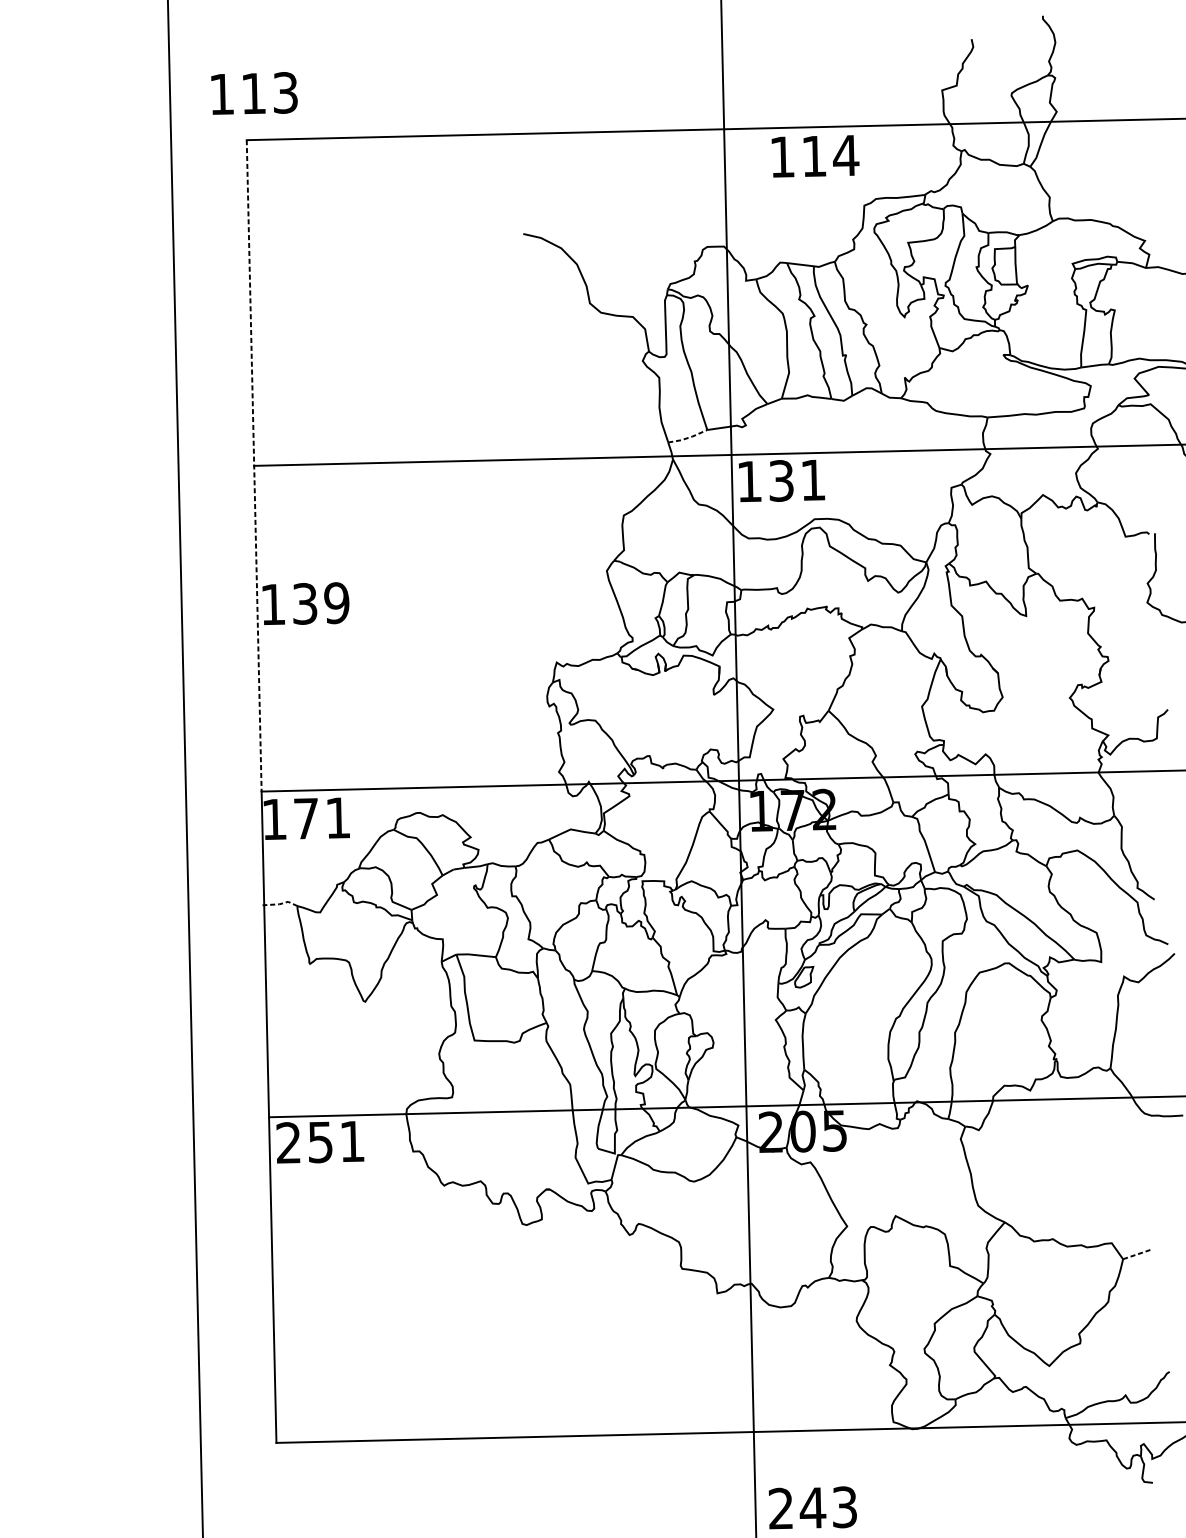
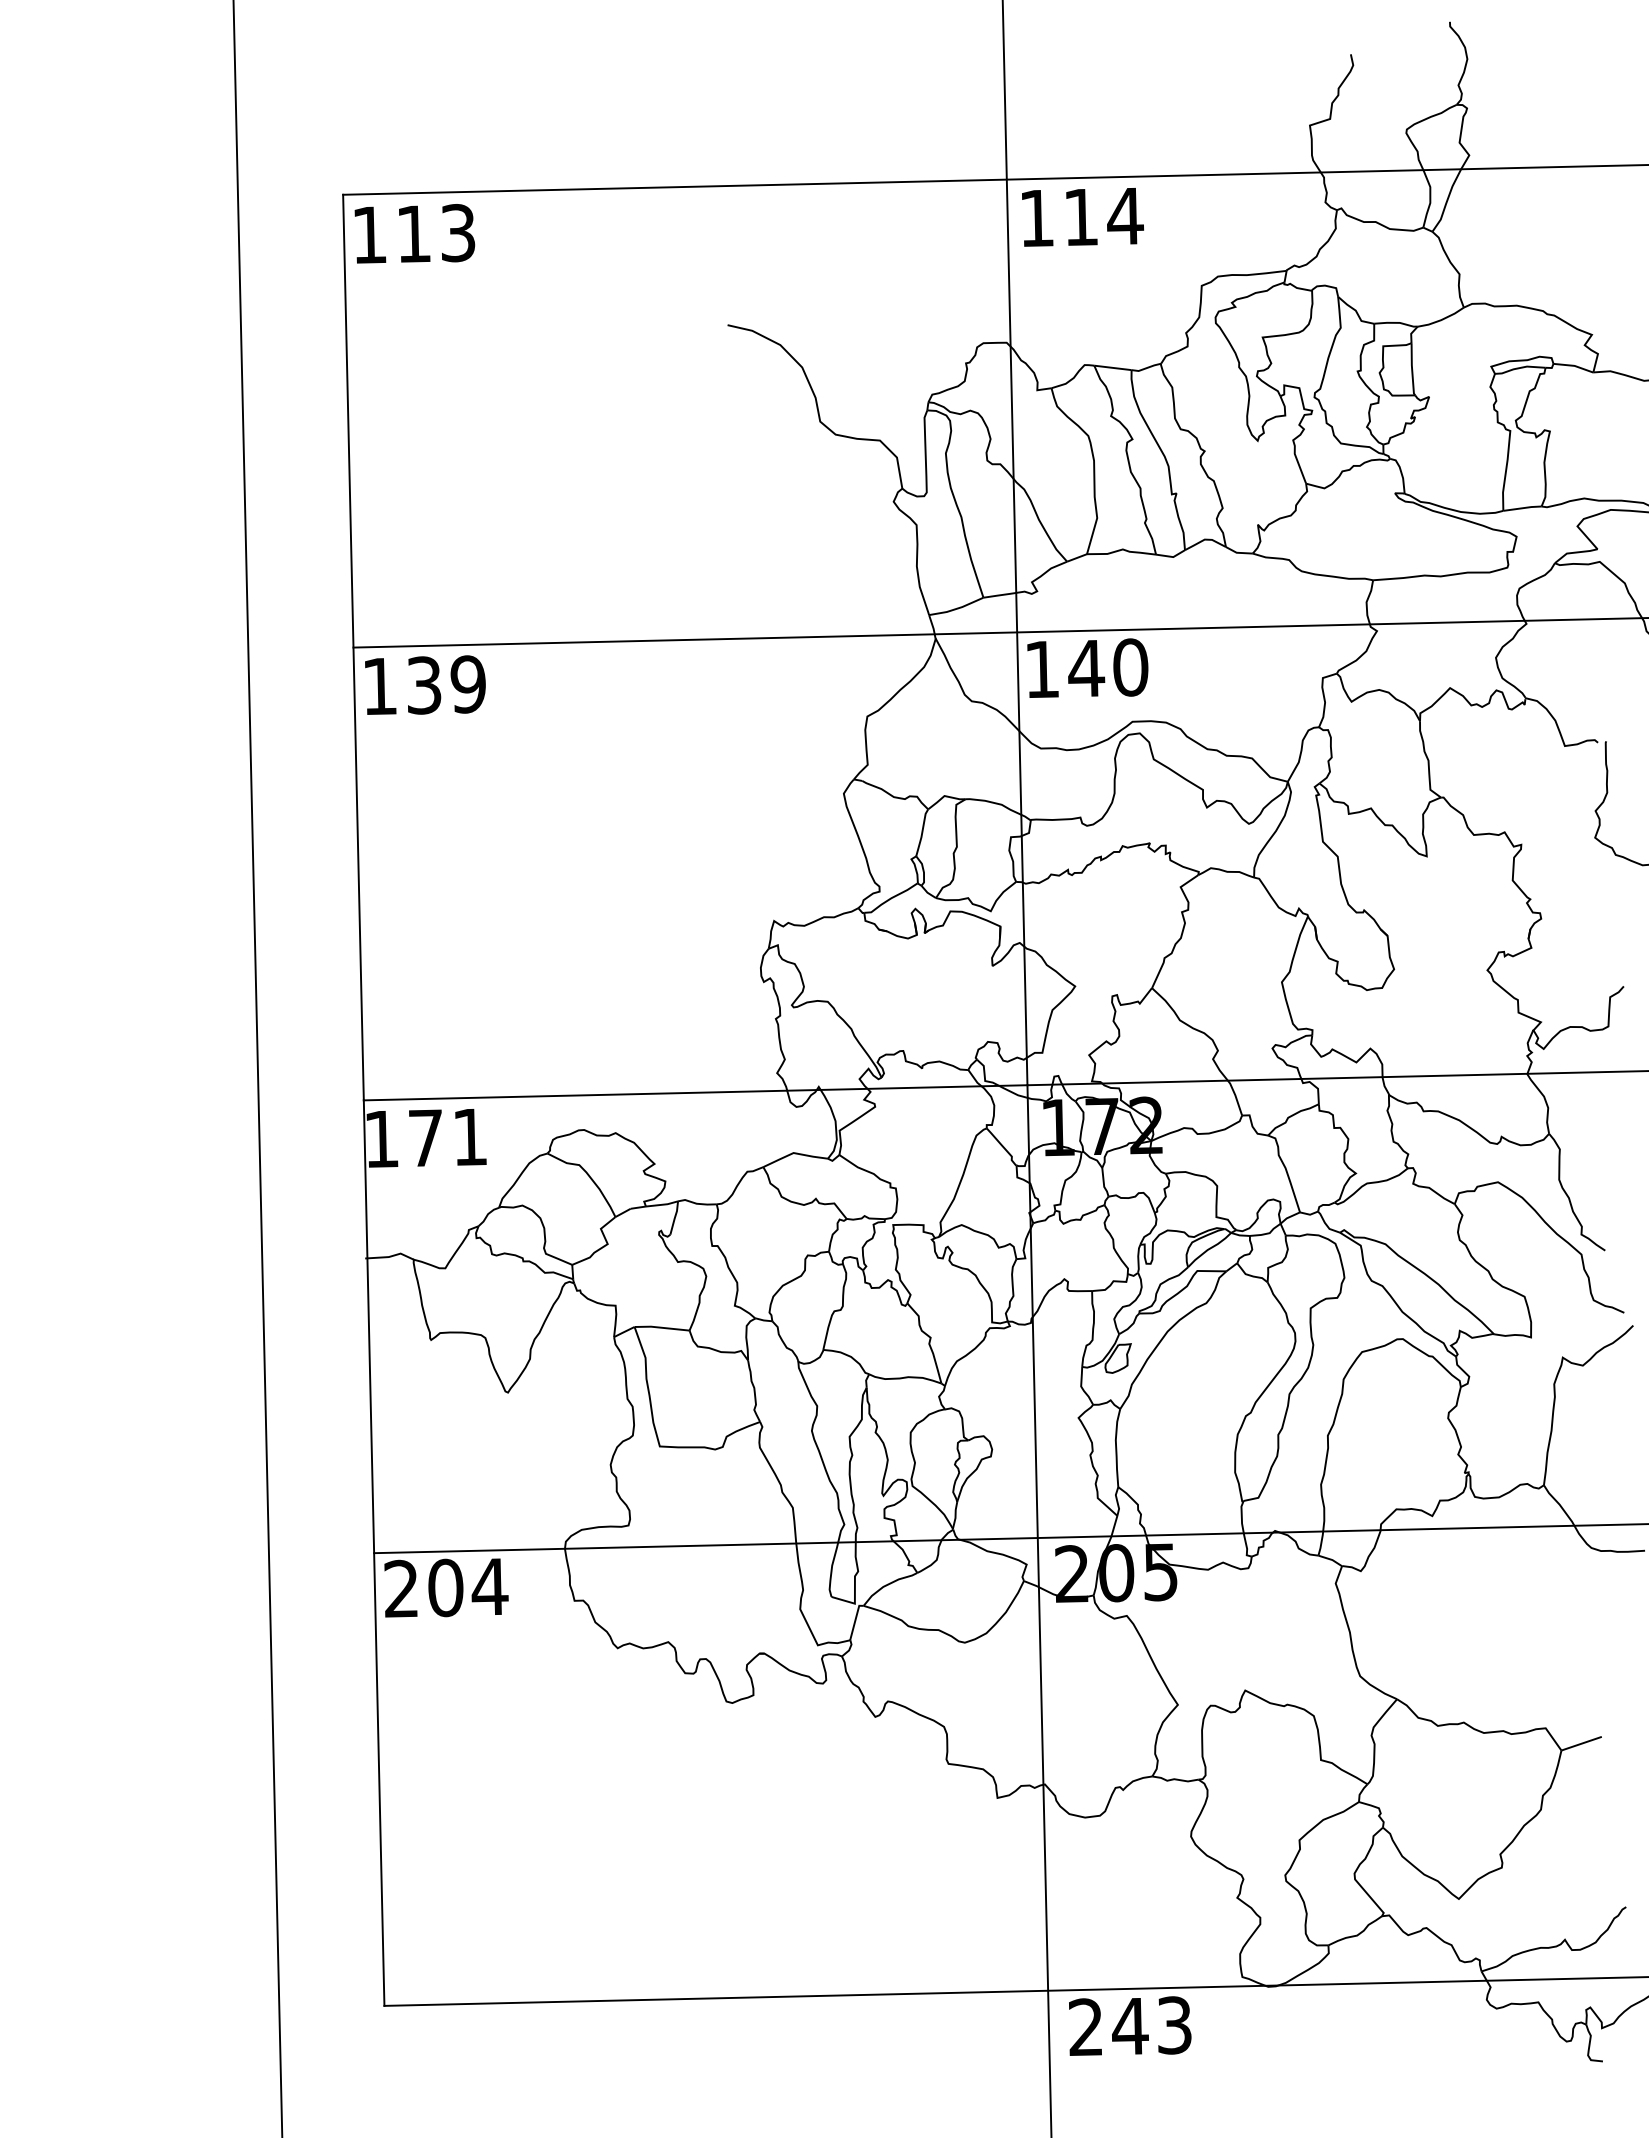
text: (254, 93) -> (414, 233), moved
text: (815, 156) -> (1082, 217), moved
line: (687, 437) -> (956, 608), dashed -> solid
line: (254, 465) -> (353, 647), dashed -> solid
text: (797, 480) -> (1108, 667), 131 -> 140
text: (305, 603) -> (425, 684), moved
line: (280, 903) -> (390, 1256), dashed -> solid
text: (336, 1141) -> (468, 1587), 251 -> 204
line: (1138, 1254) -> (1582, 1743), dashed -> solid
text: (813, 1507) -> (1130, 2025), moved

